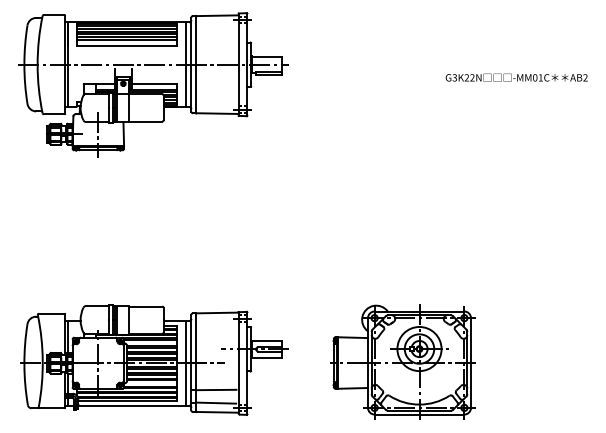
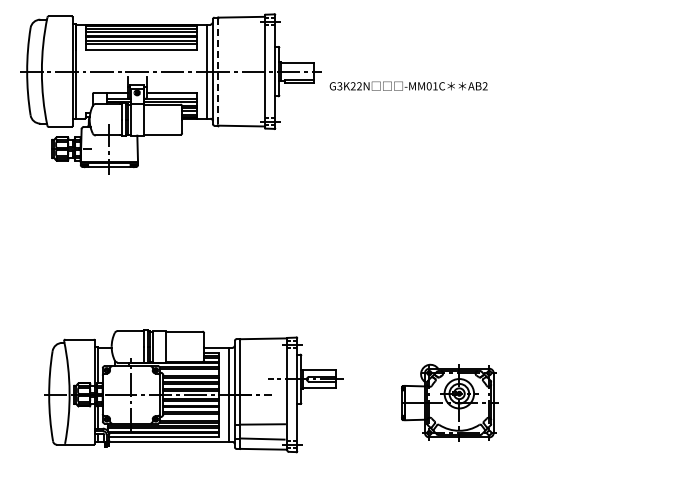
line: (195, 65) -> (217, 72), solid -> dashed
text: (516, 77) -> (408, 85), moved
part: (154, 360) -> (193, 391), moved
part: (403, 362) -> (448, 402), size x0.6

